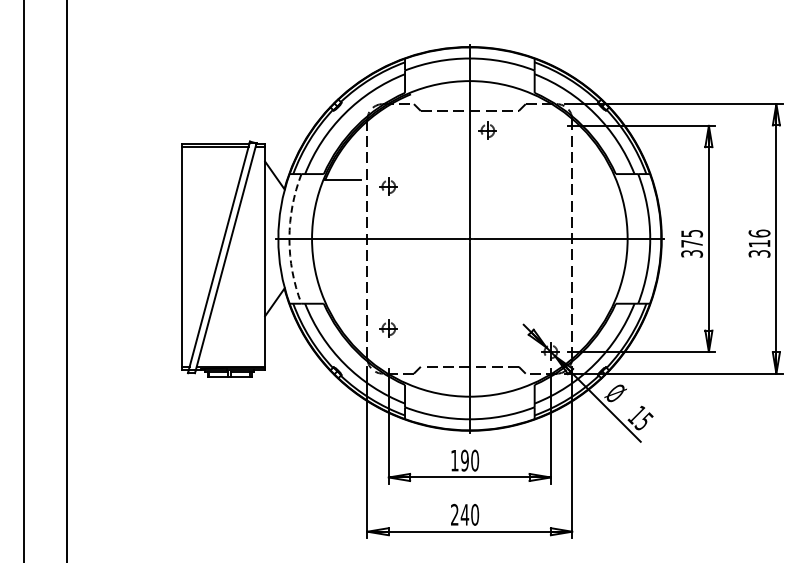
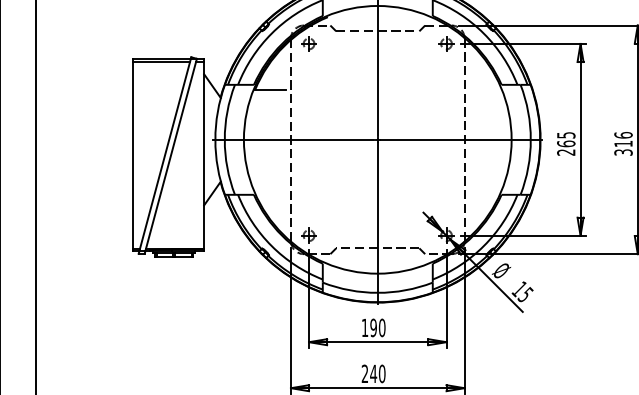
part: (487, 130) -> (446, 43), moved
part: (388, 186) -> (308, 43), moved
arc: (289, 238) -> (224, 139), dashed -> solid
text: (692, 248) -> (566, 147), 375 -> 265
part: (388, 328) -> (308, 235), moved

